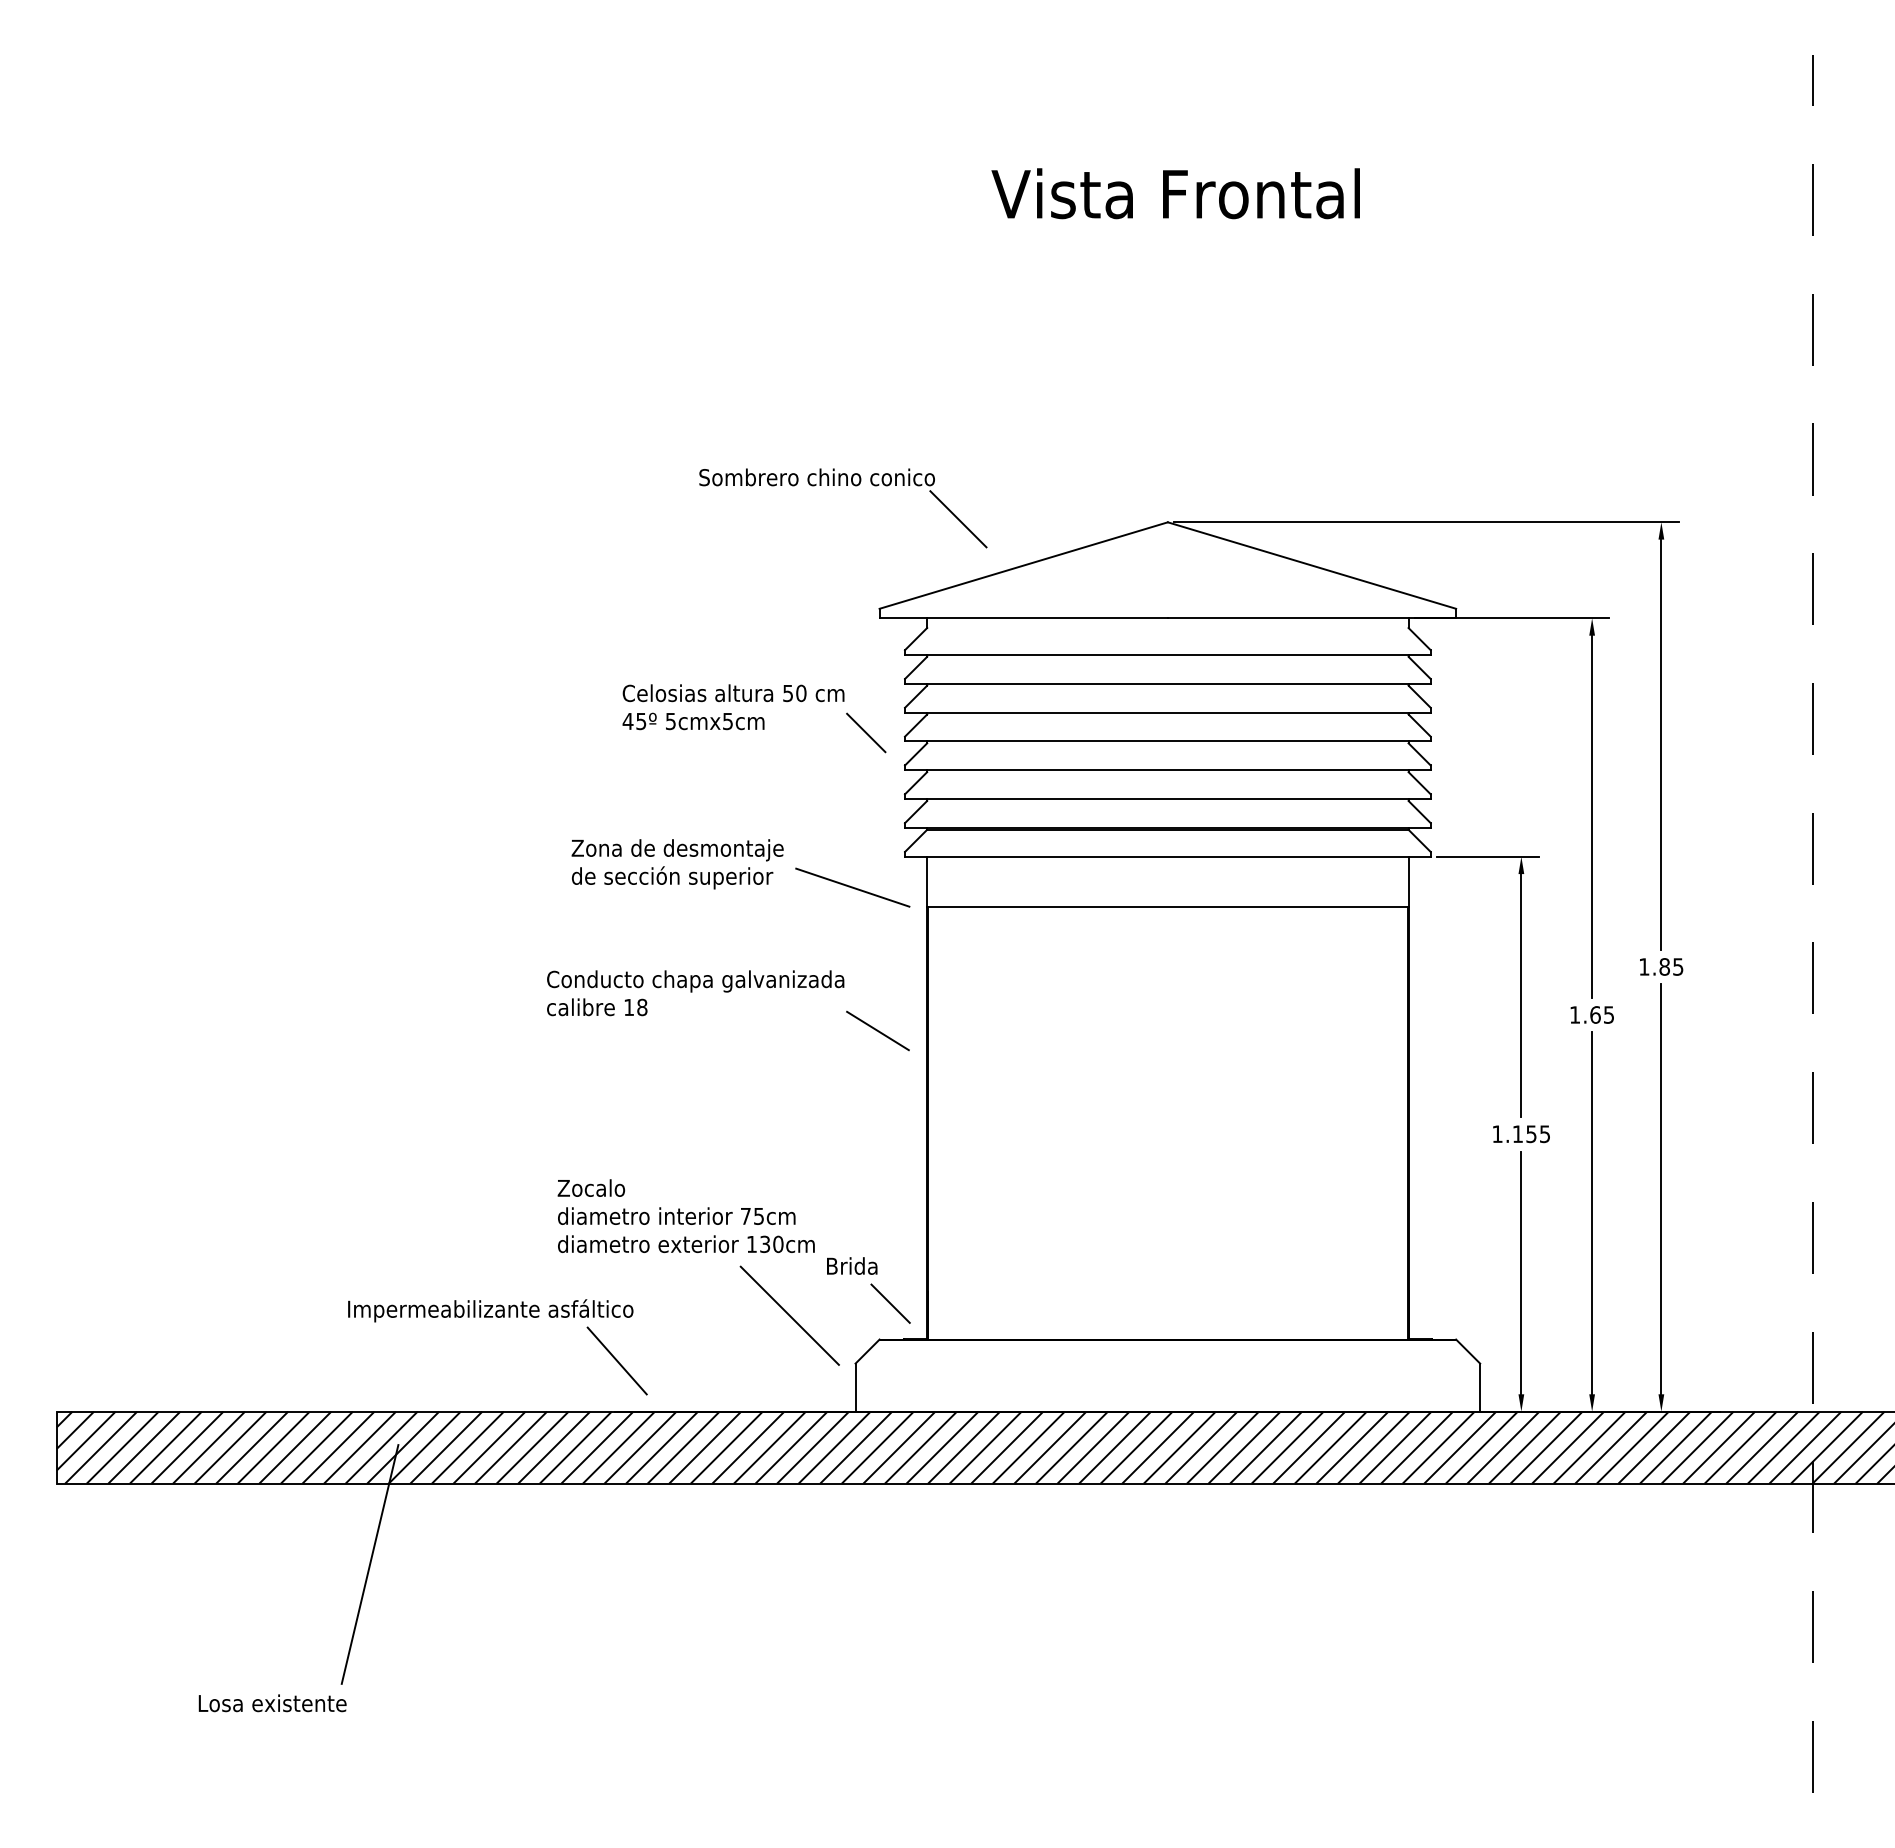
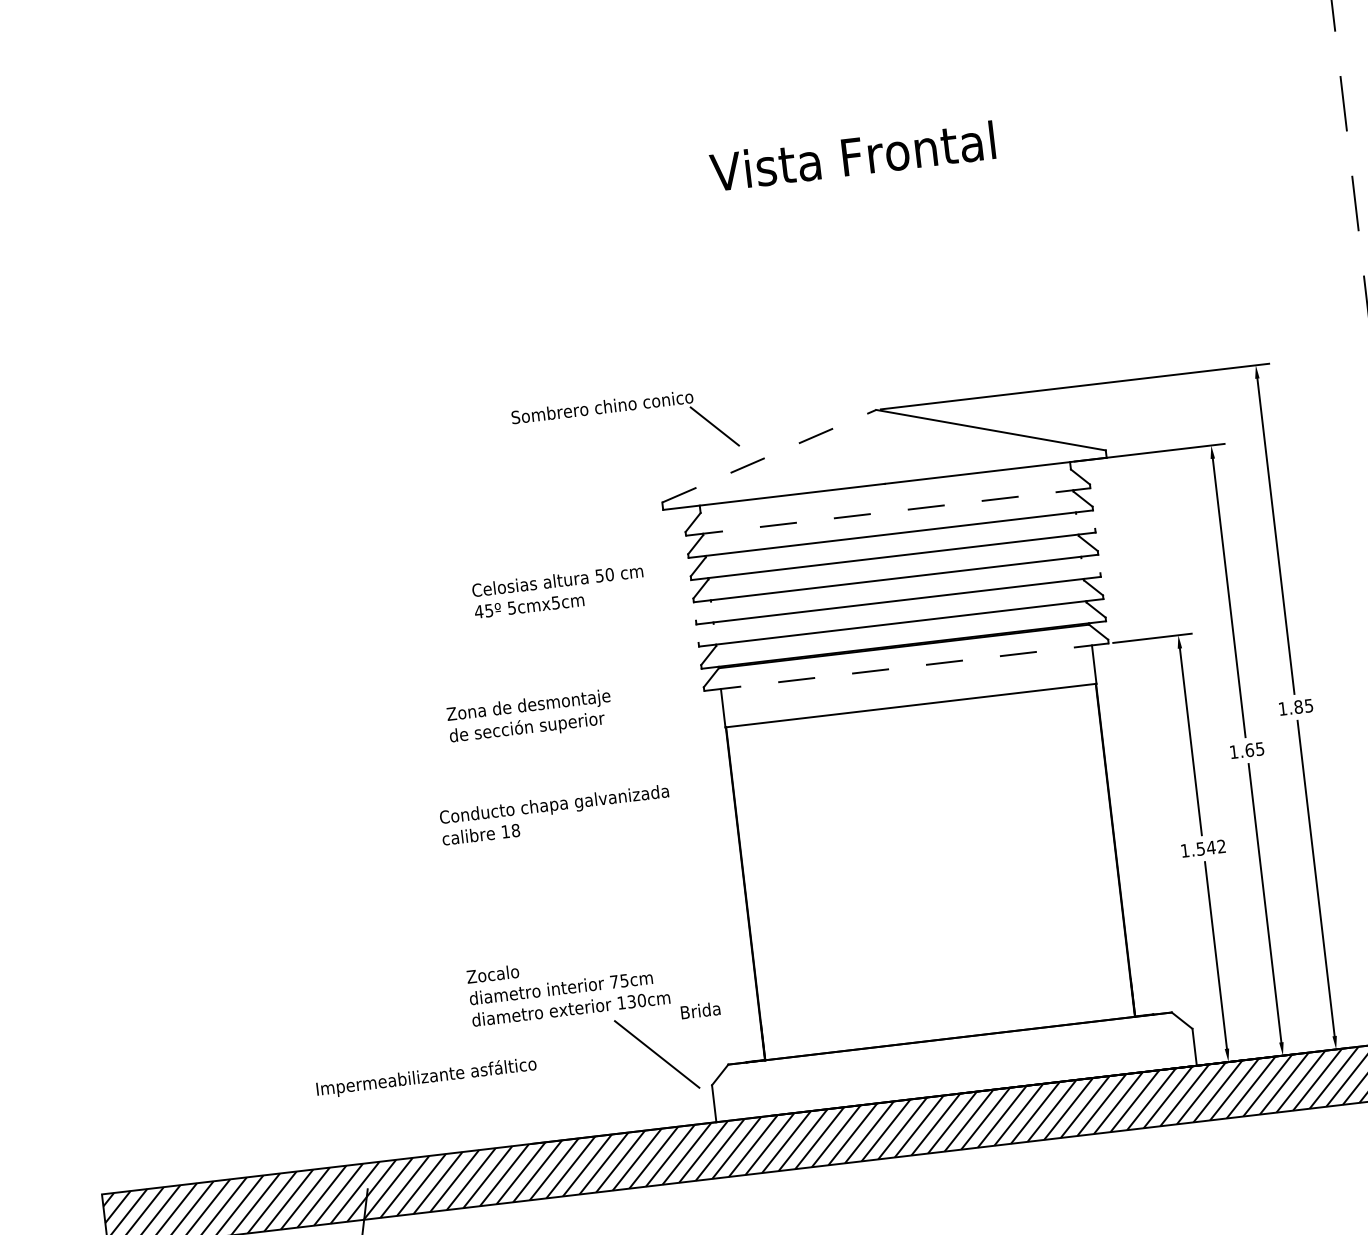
line: (1024, 565) -> (769, 456), solid -> dashed
line: (1167, 654) -> (887, 511), solid -> dashed
line: (1419, 696) -> (1085, 521), removed
line: (866, 732) -> (663, 598), removed
line: (916, 754) -> (703, 611), removed
line: (1419, 754) -> (1090, 565), removed
line: (916, 783) -> (706, 633), removed
line: (1167, 856) -> (906, 667), solid -> dashed
line: (852, 887) -> (666, 719), removed
line: (877, 1030) -> (698, 827), removed
text: (1530, 1134) -> (1210, 848), 1.155 -> 1.542
line: (890, 1303) -> (733, 1035), removed
line: (616, 1360) -> (527, 1104), removed

